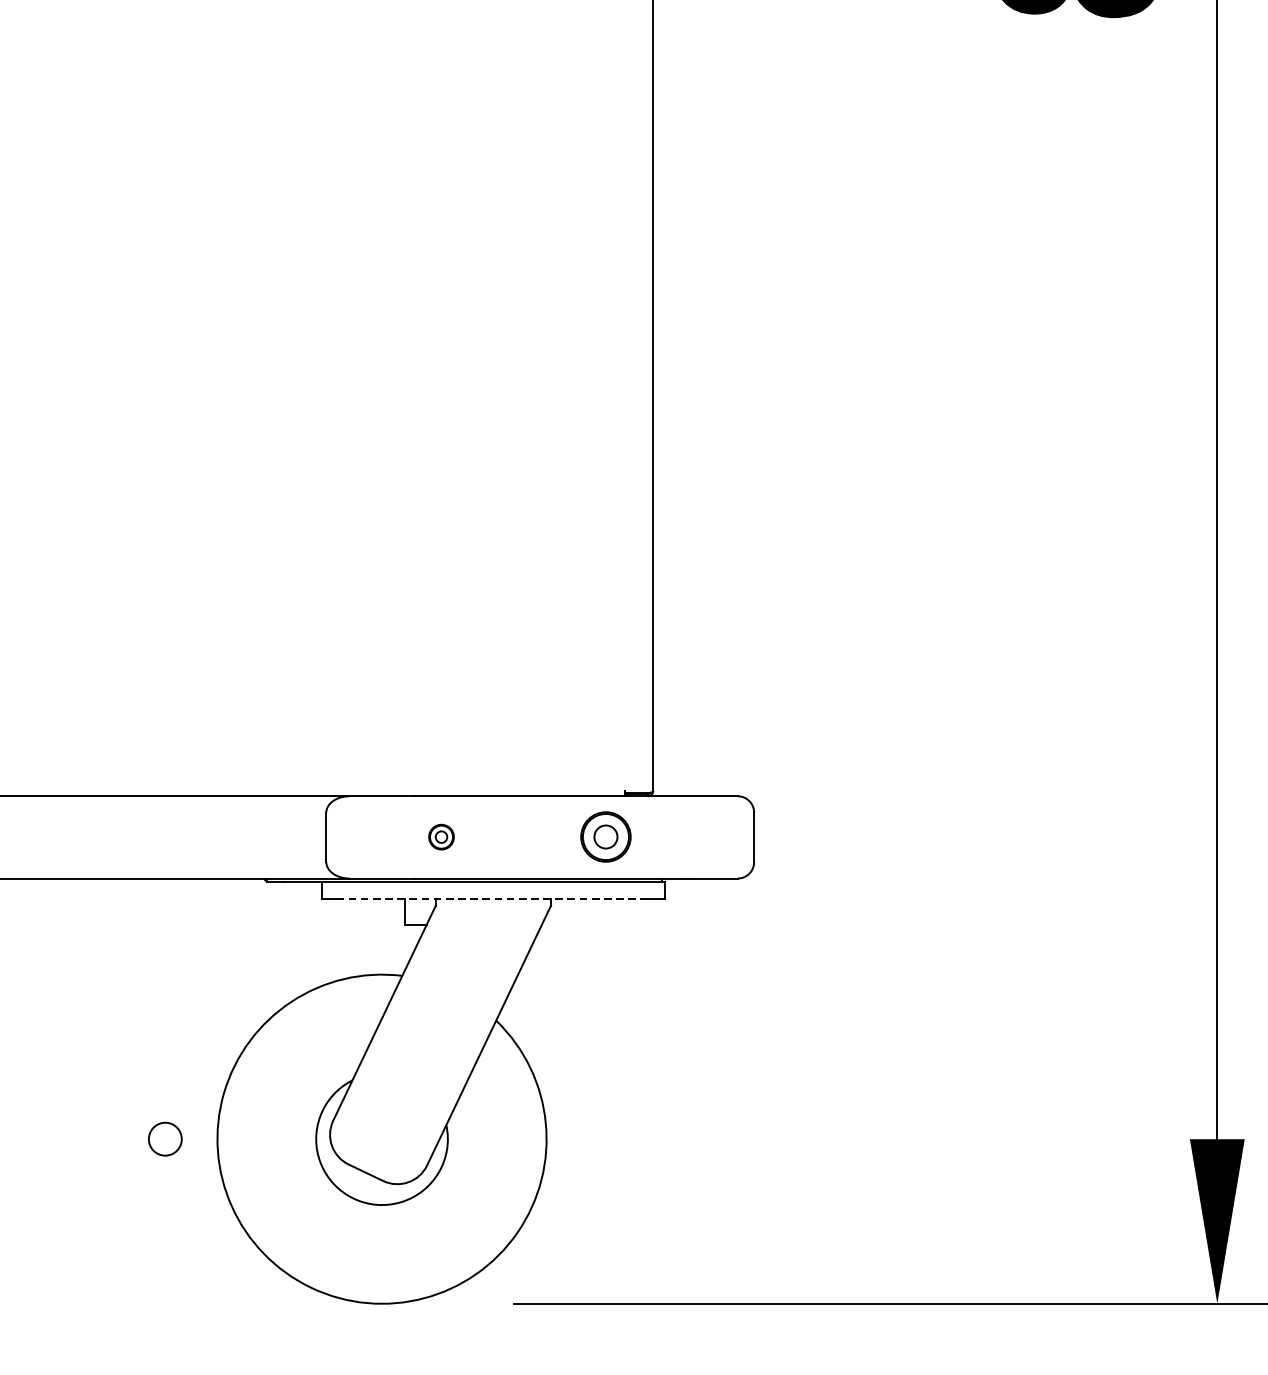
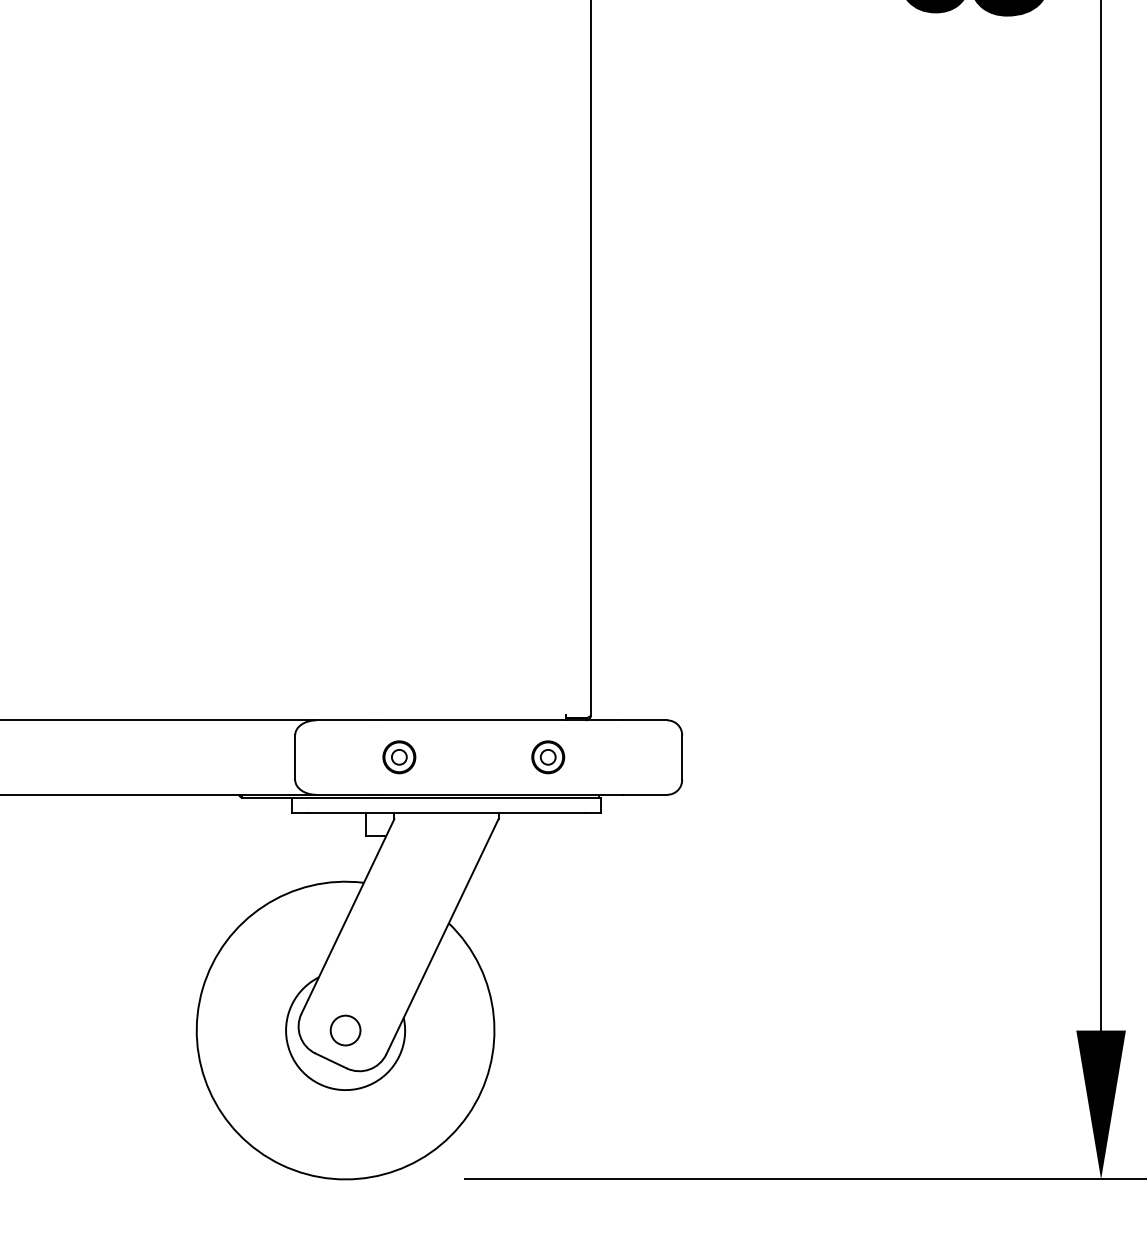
part: (441, 837) -> (399, 757), size x1.43
part: (606, 837) -> (548, 757), size x0.71
line: (493, 899) -> (446, 813), dashed -> solid
circle: (165, 1139) -> (345, 1030), moved

